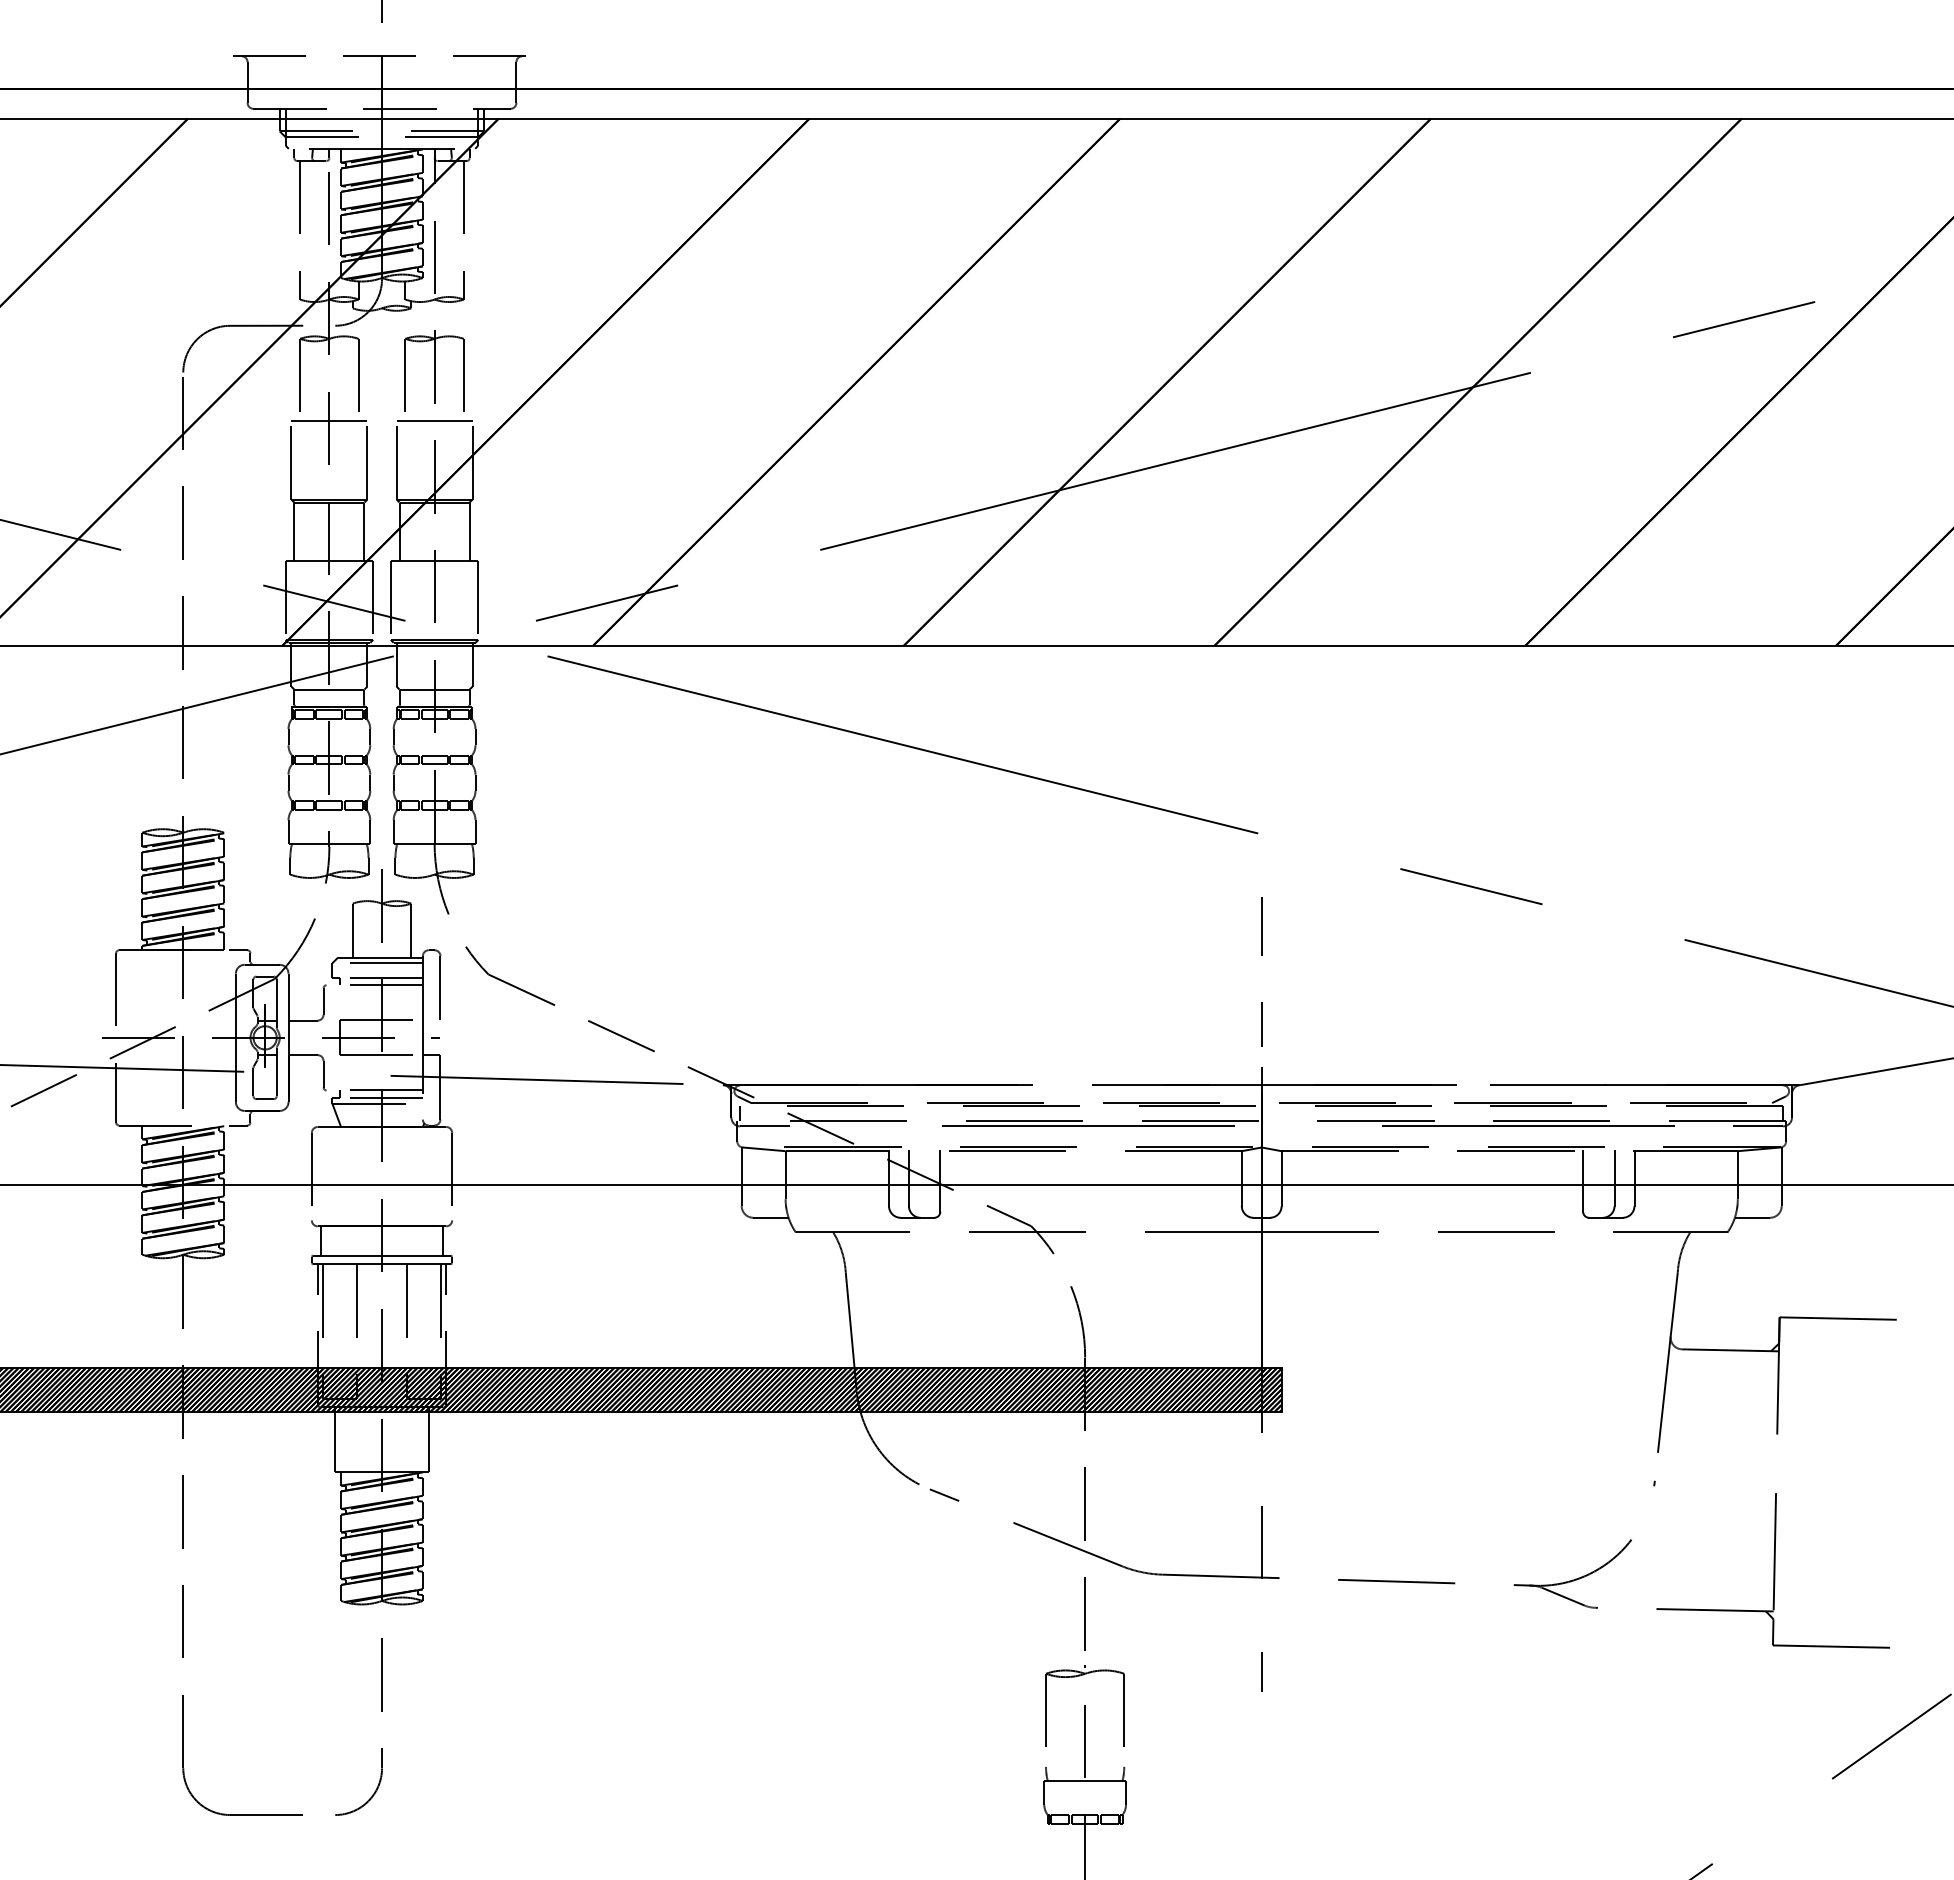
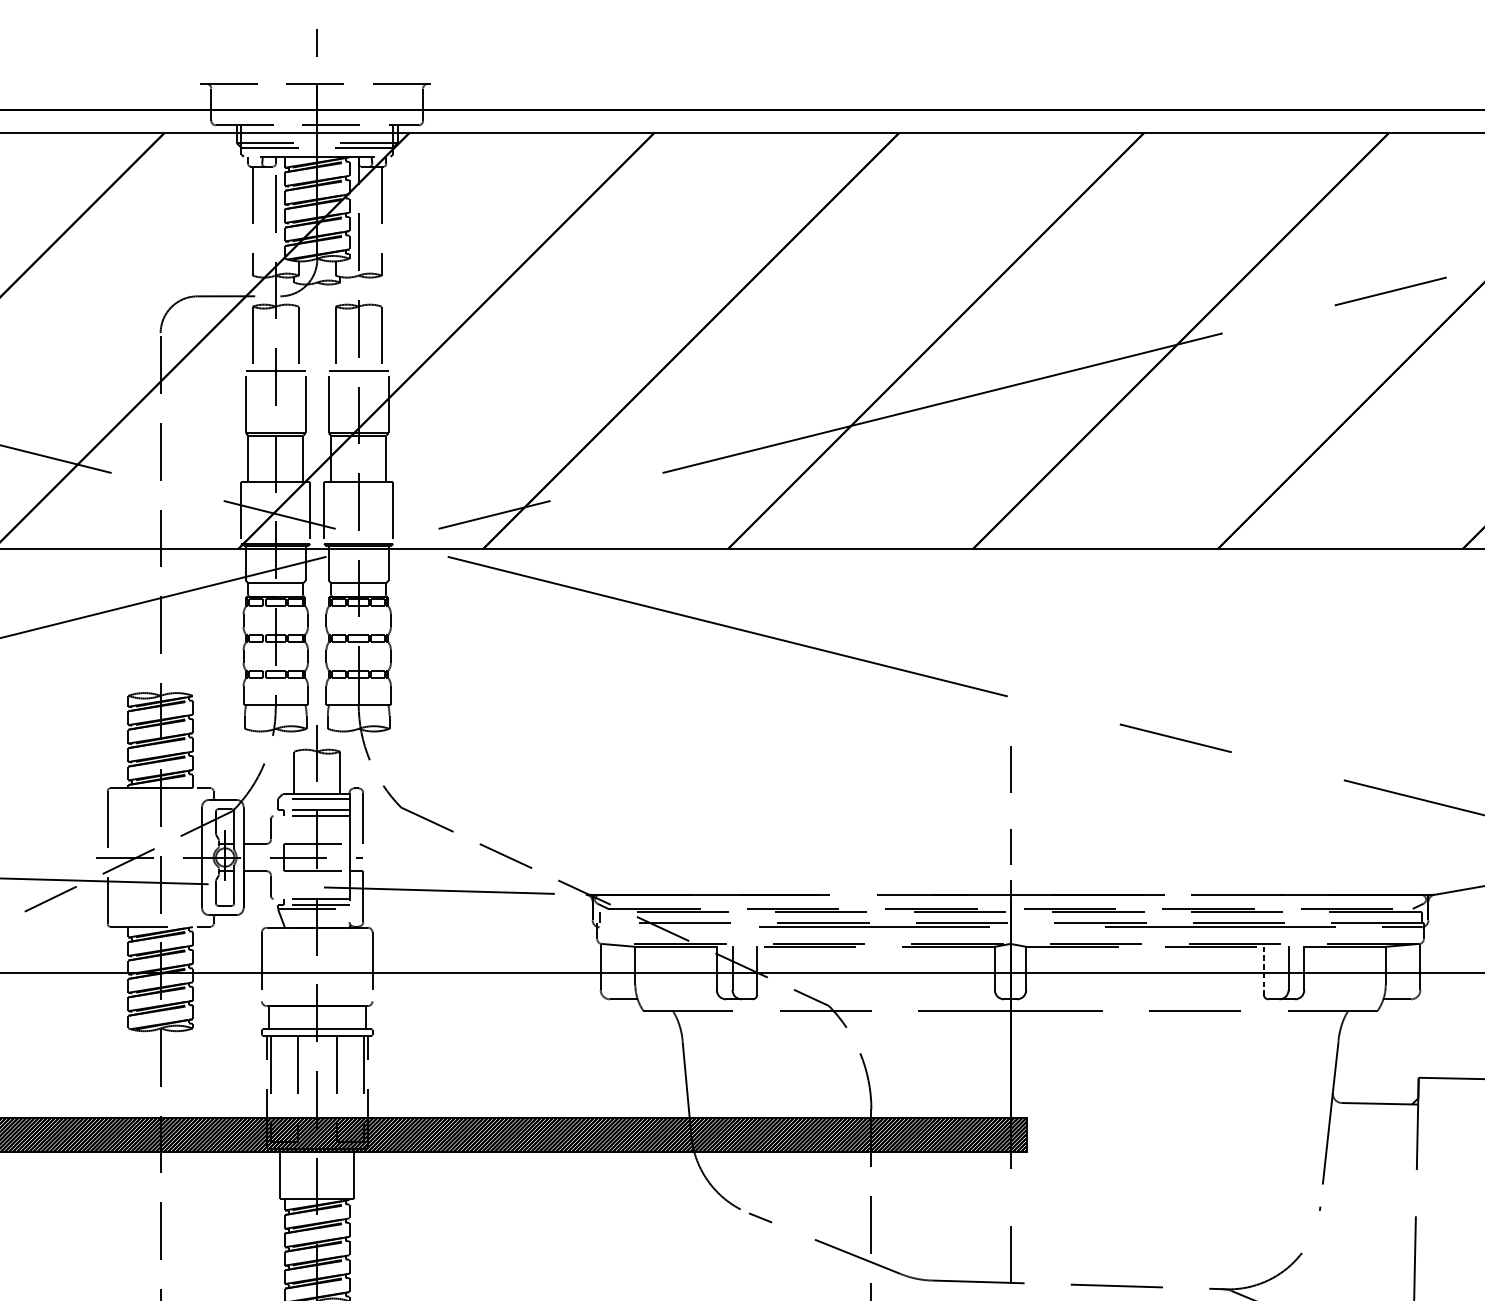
line: (765, 1126) -> (619, 927), removed
line: (1583, 1182) -> (1264, 971), solid -> dashed

